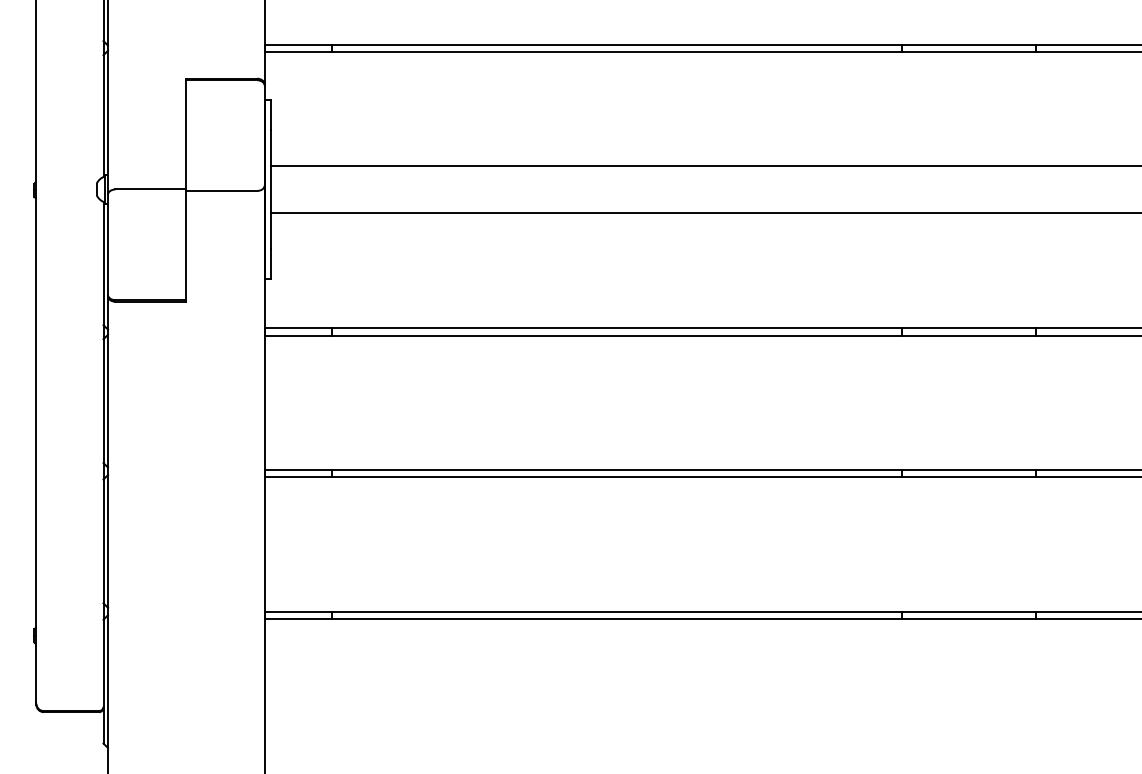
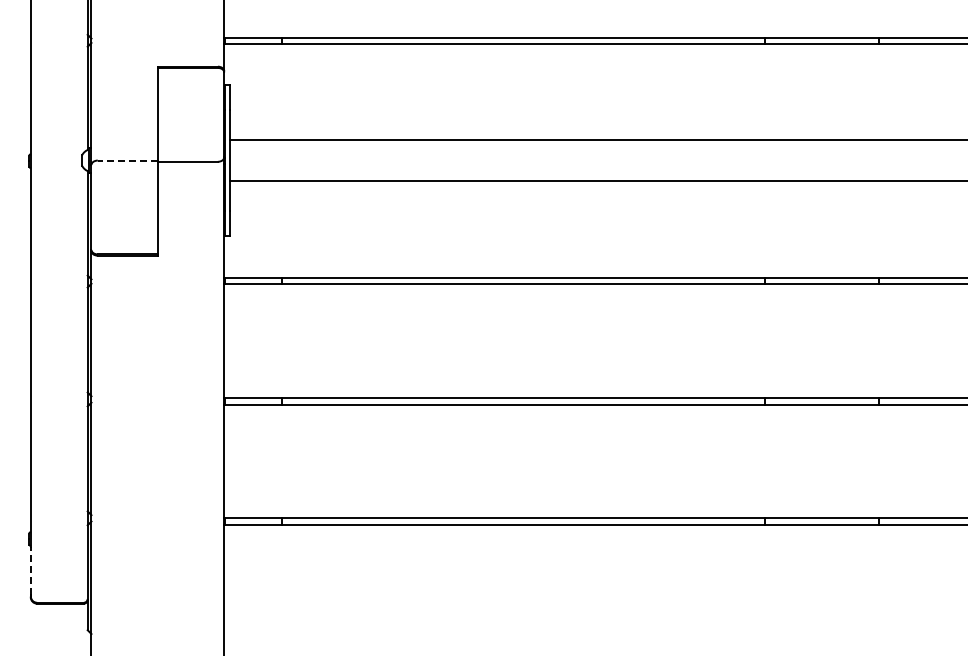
line: (150, 189) -> (127, 160), solid -> dashed
line: (36, 674) -> (30, 571), solid -> dashed

